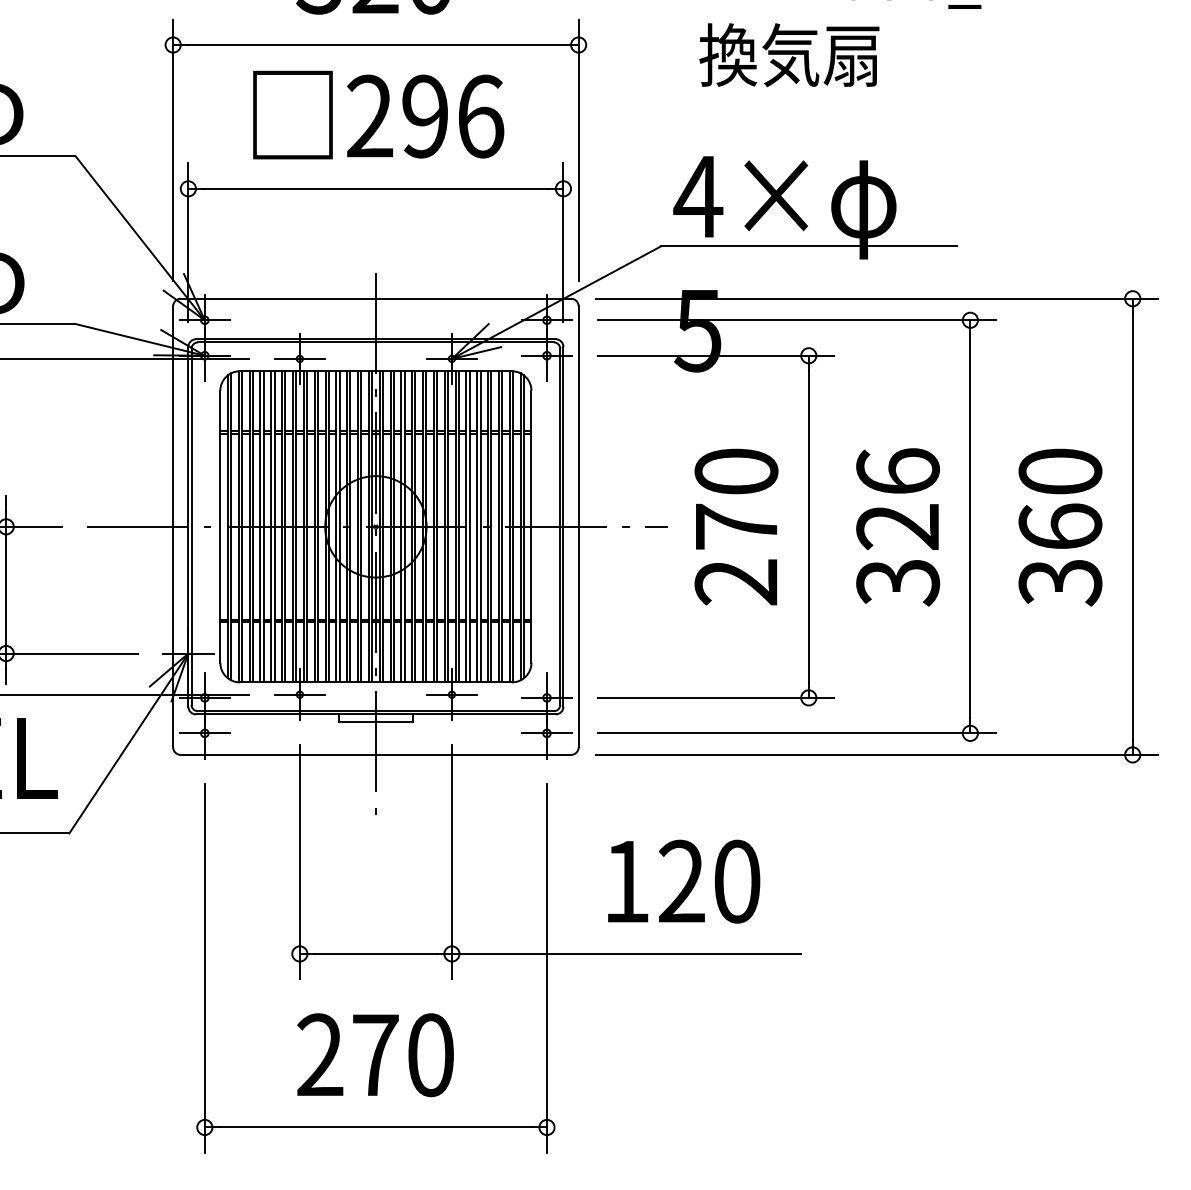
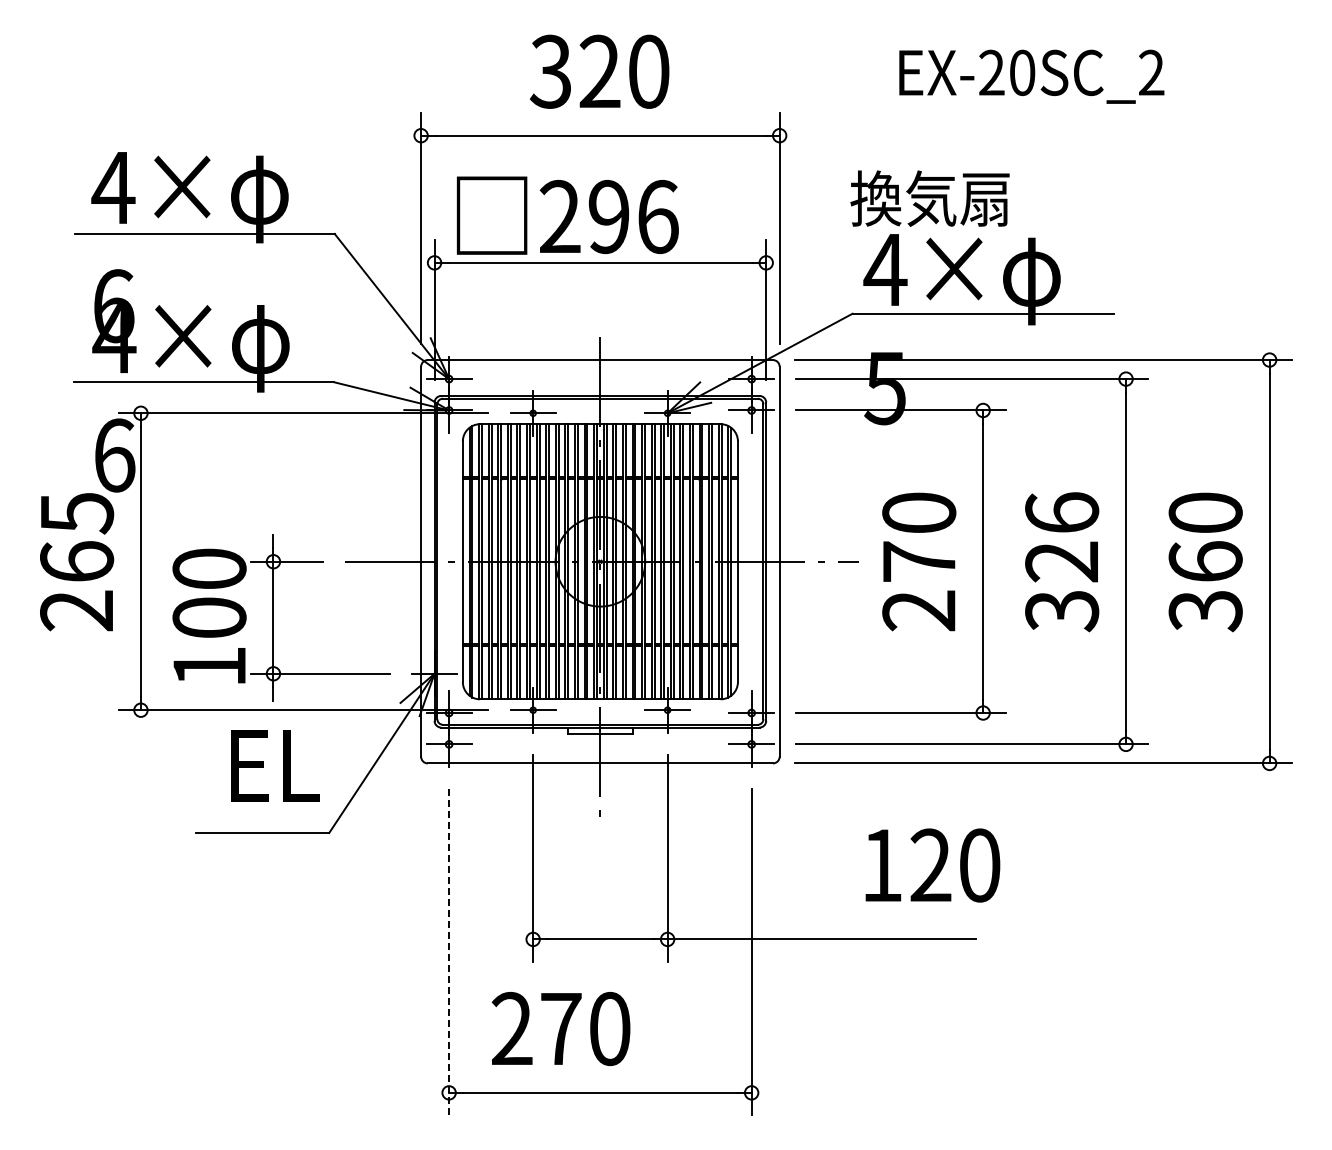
text: (788, 54) -> (929, 198), moved
text: (378, 114) -> (567, 215), moved
text: (683, 881) -> (932, 865), moved
line: (205, 968) -> (449, 952), solid -> dashed
text: (374, 1055) -> (560, 1029), moved

